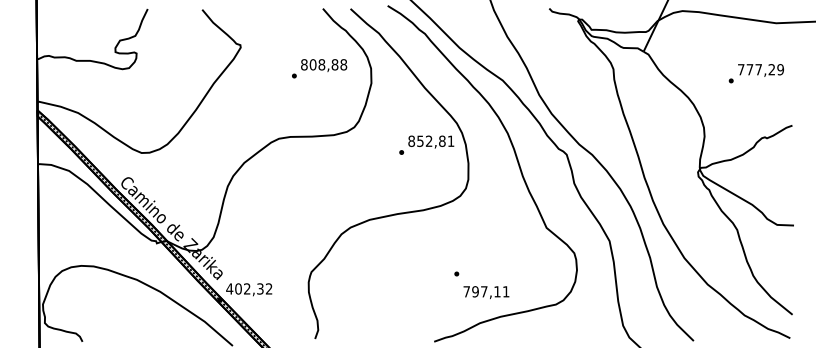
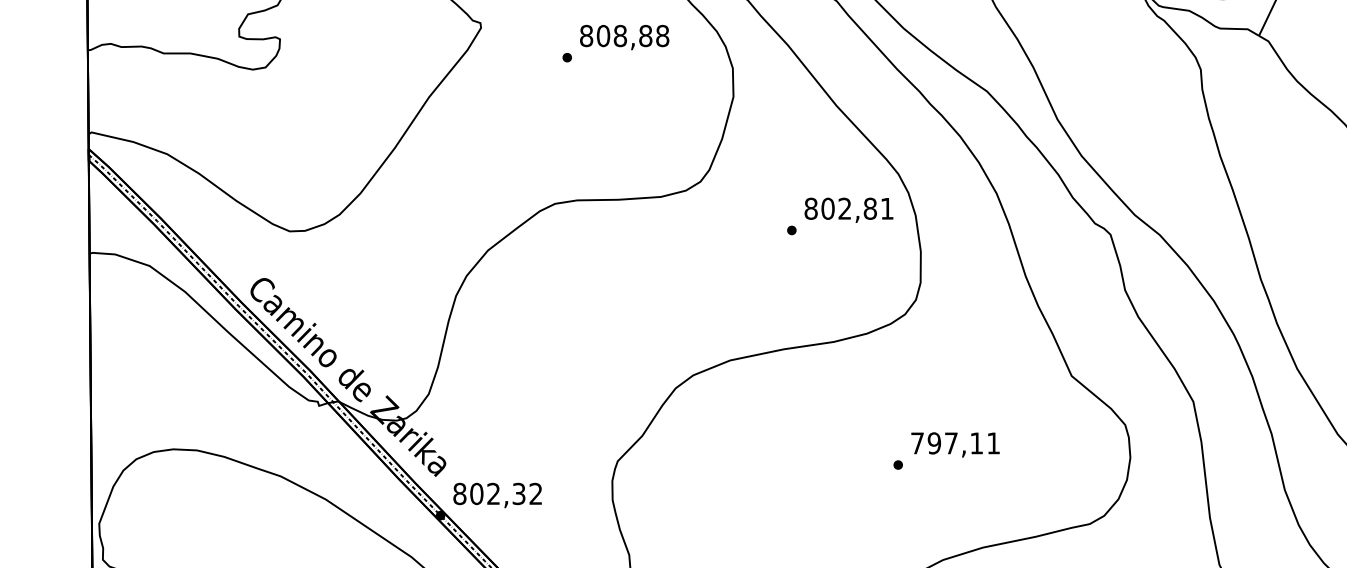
text: (319, 68) -> (615, 43), moved
text: (420, 140) -> (828, 207), 852,81 -> 802,81
text: (229, 288) -> (459, 493), 402,32 -> 802,32
text: (486, 292) -> (955, 444), moved

